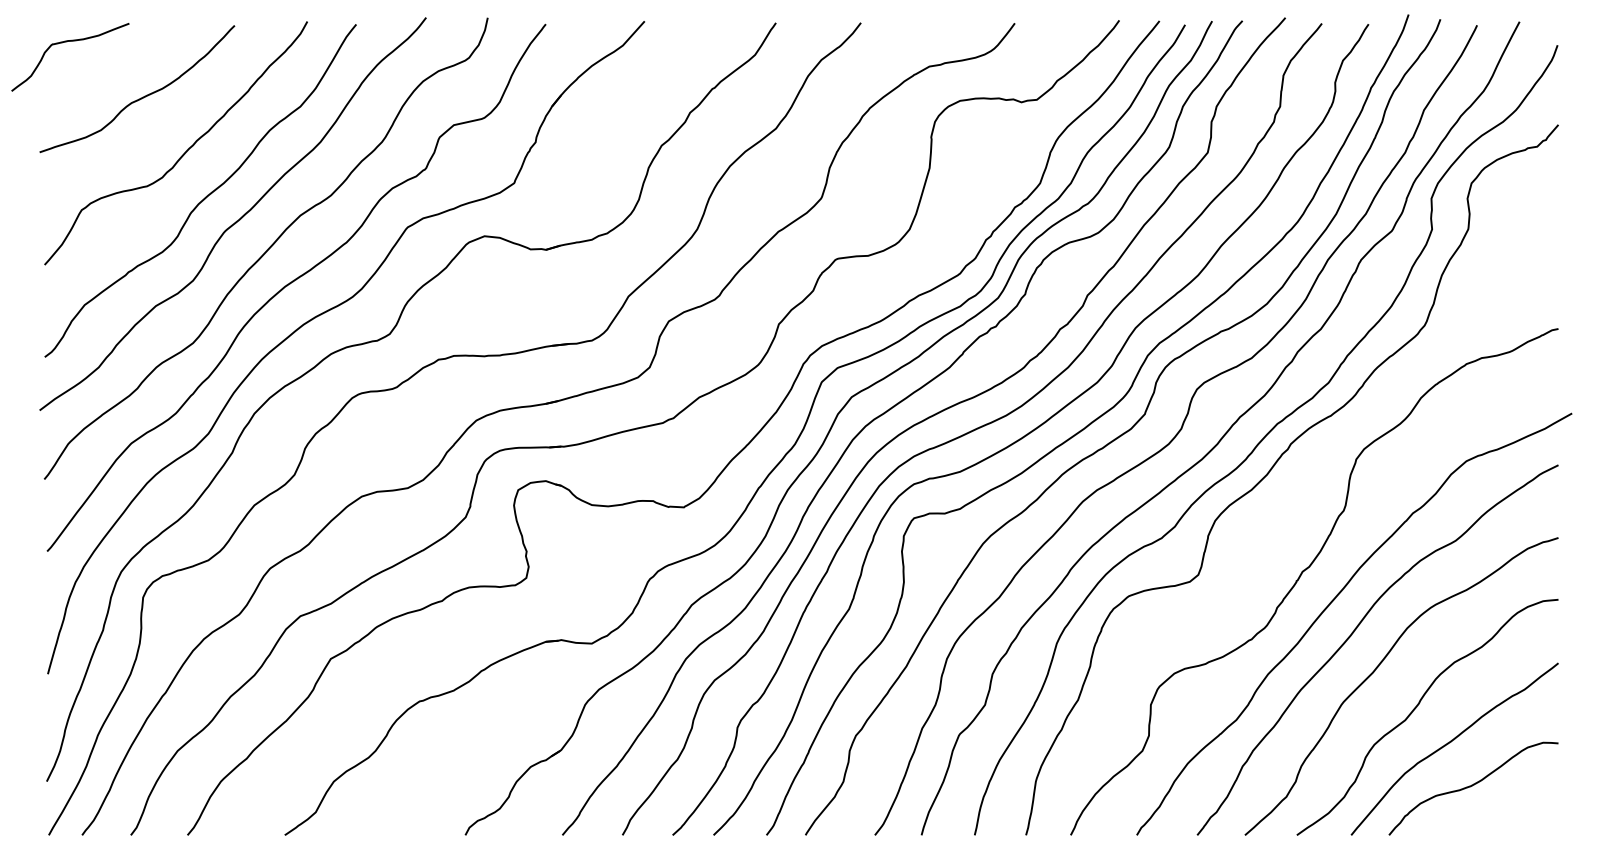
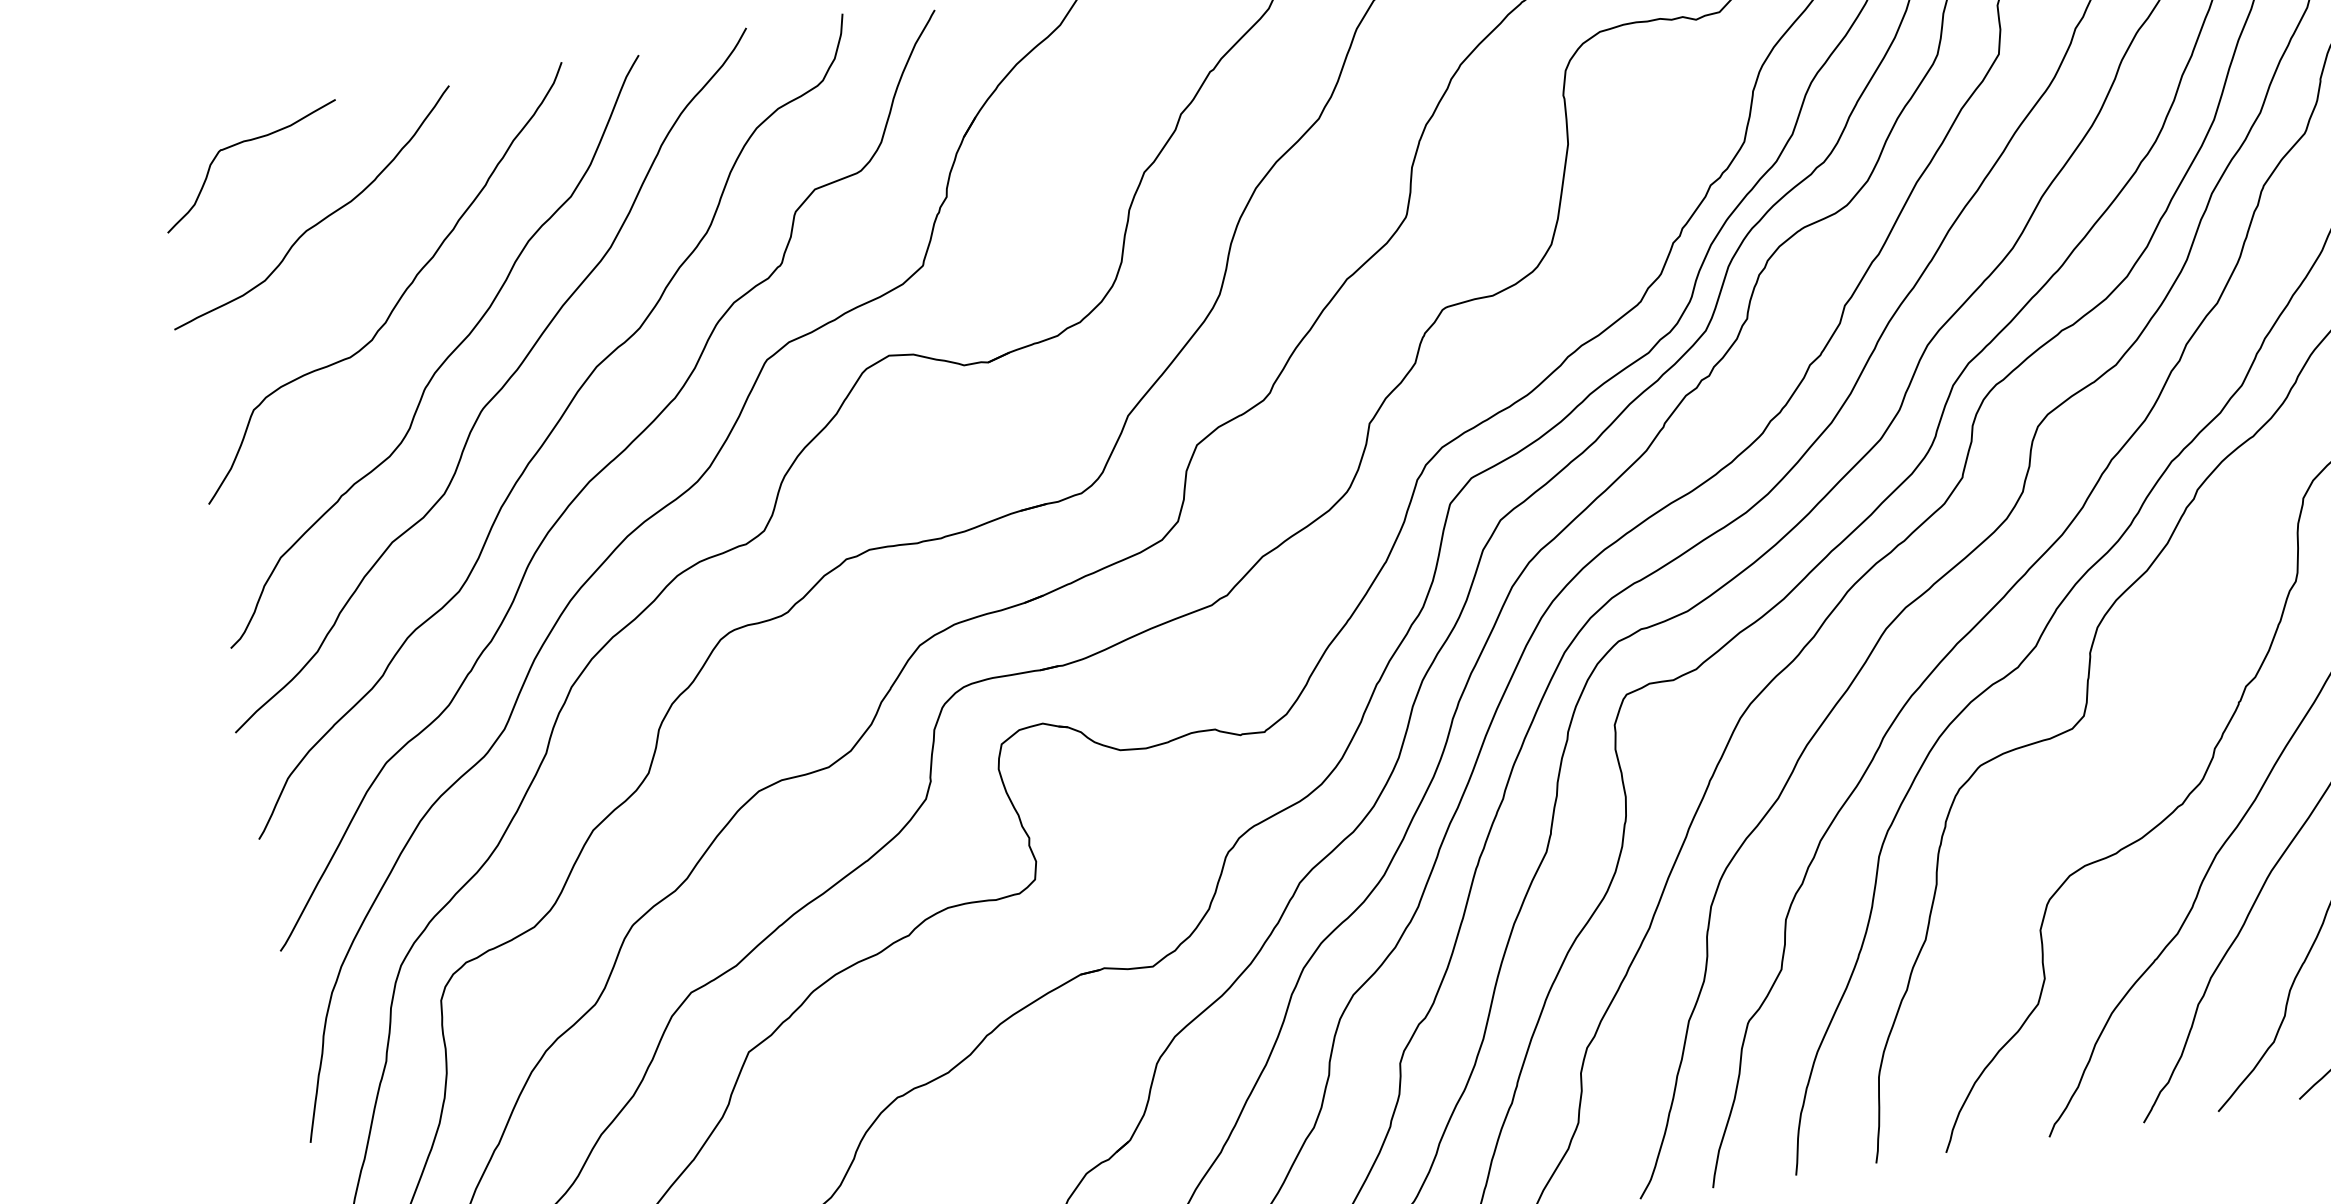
curve: (66, 42) -> (241, 144), moved

